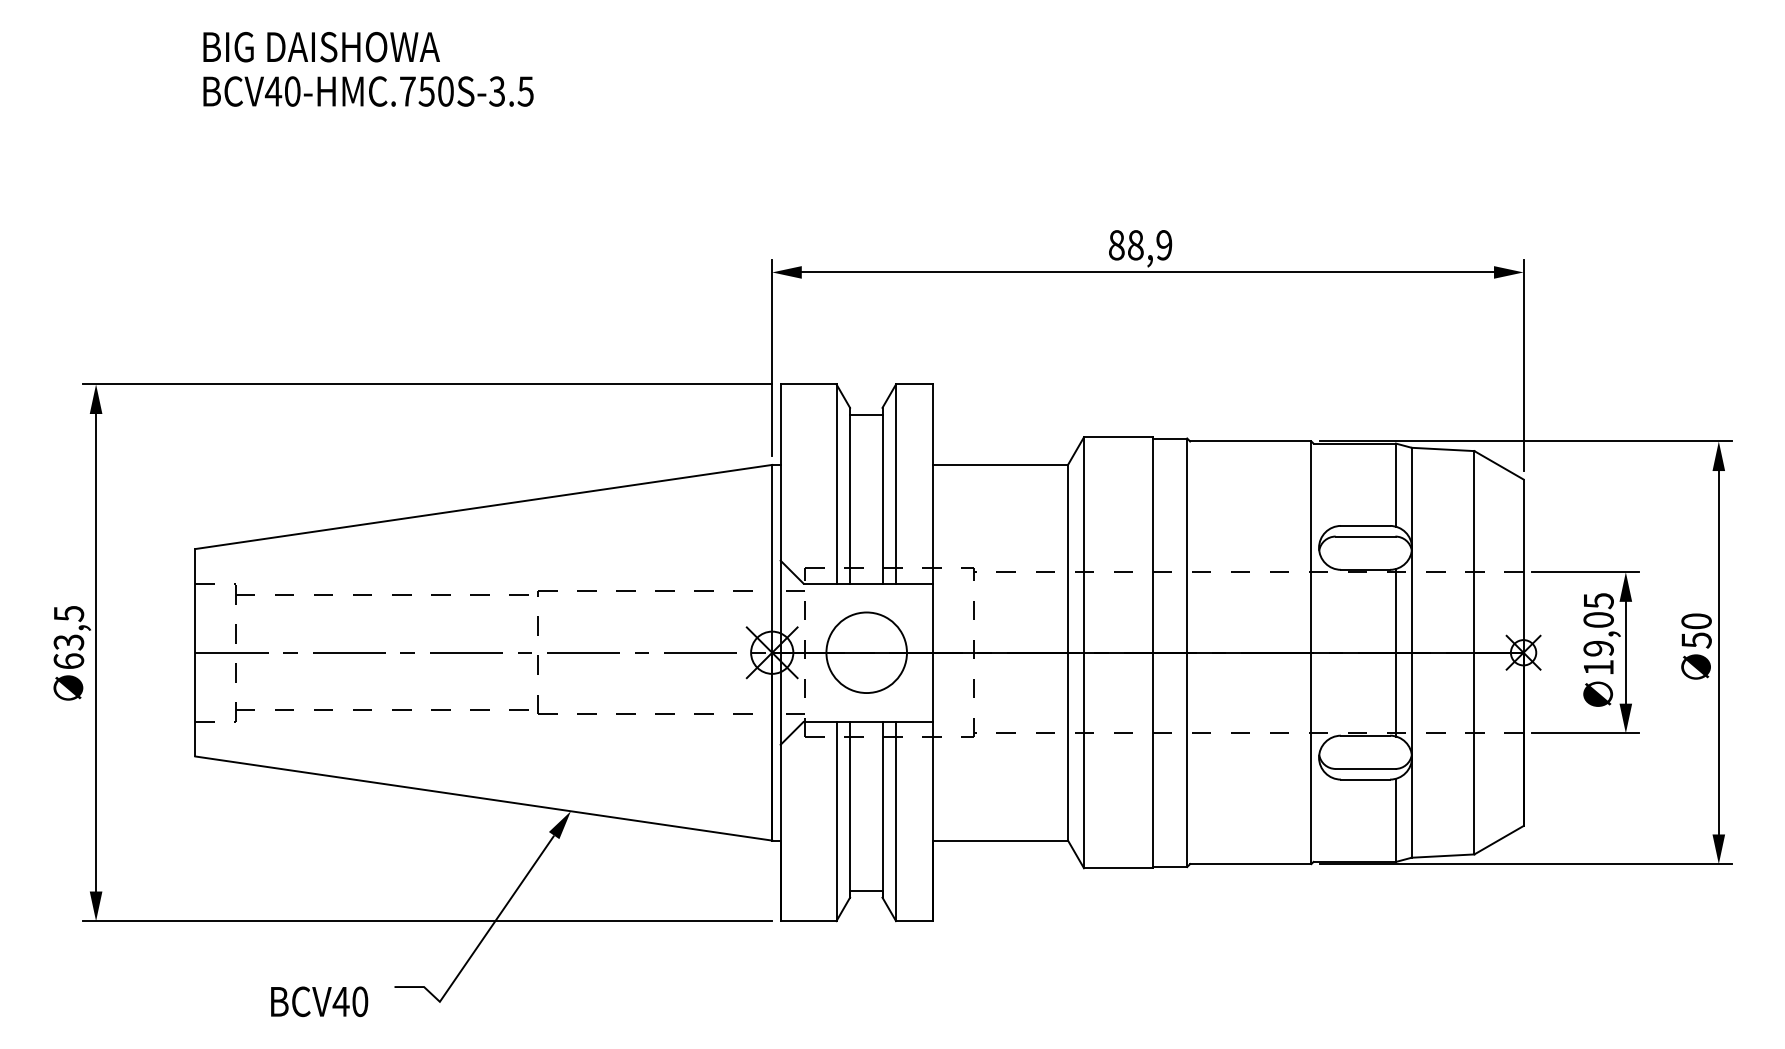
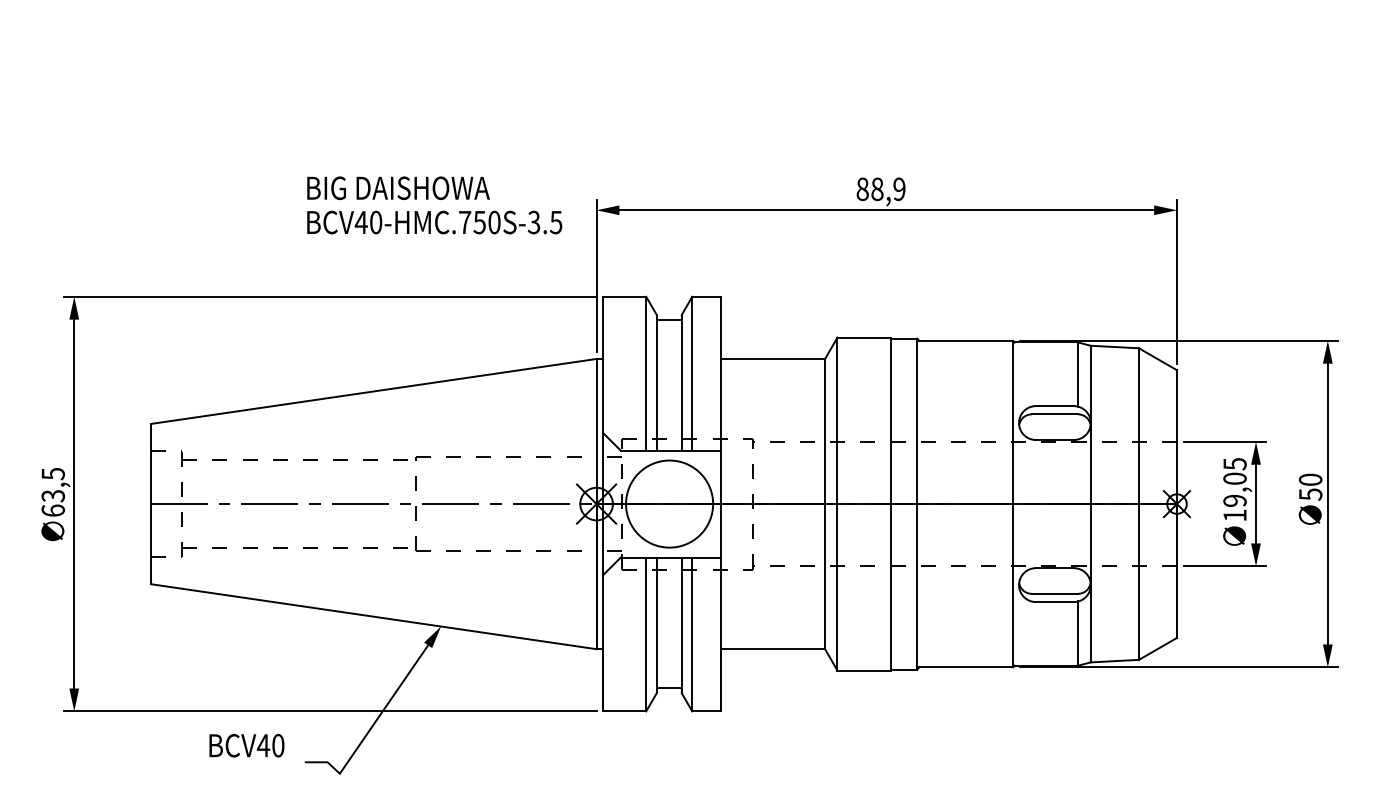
text: (368, 69) -> (434, 205), moved
circle: (866, 652) -> (669, 503), size x1.4
line: (1396, 652) -> (1078, 503), removed
text: (319, 1001) -> (246, 745), moved

